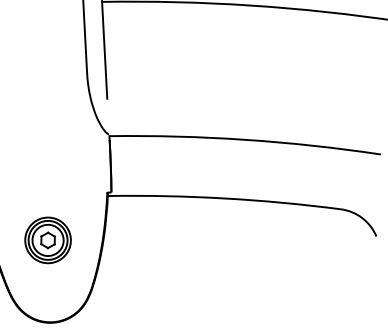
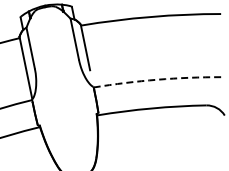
arc: (246, 139) -> (157, 79), solid -> dashed
part: (48, 238) -> (72, 139), removed

